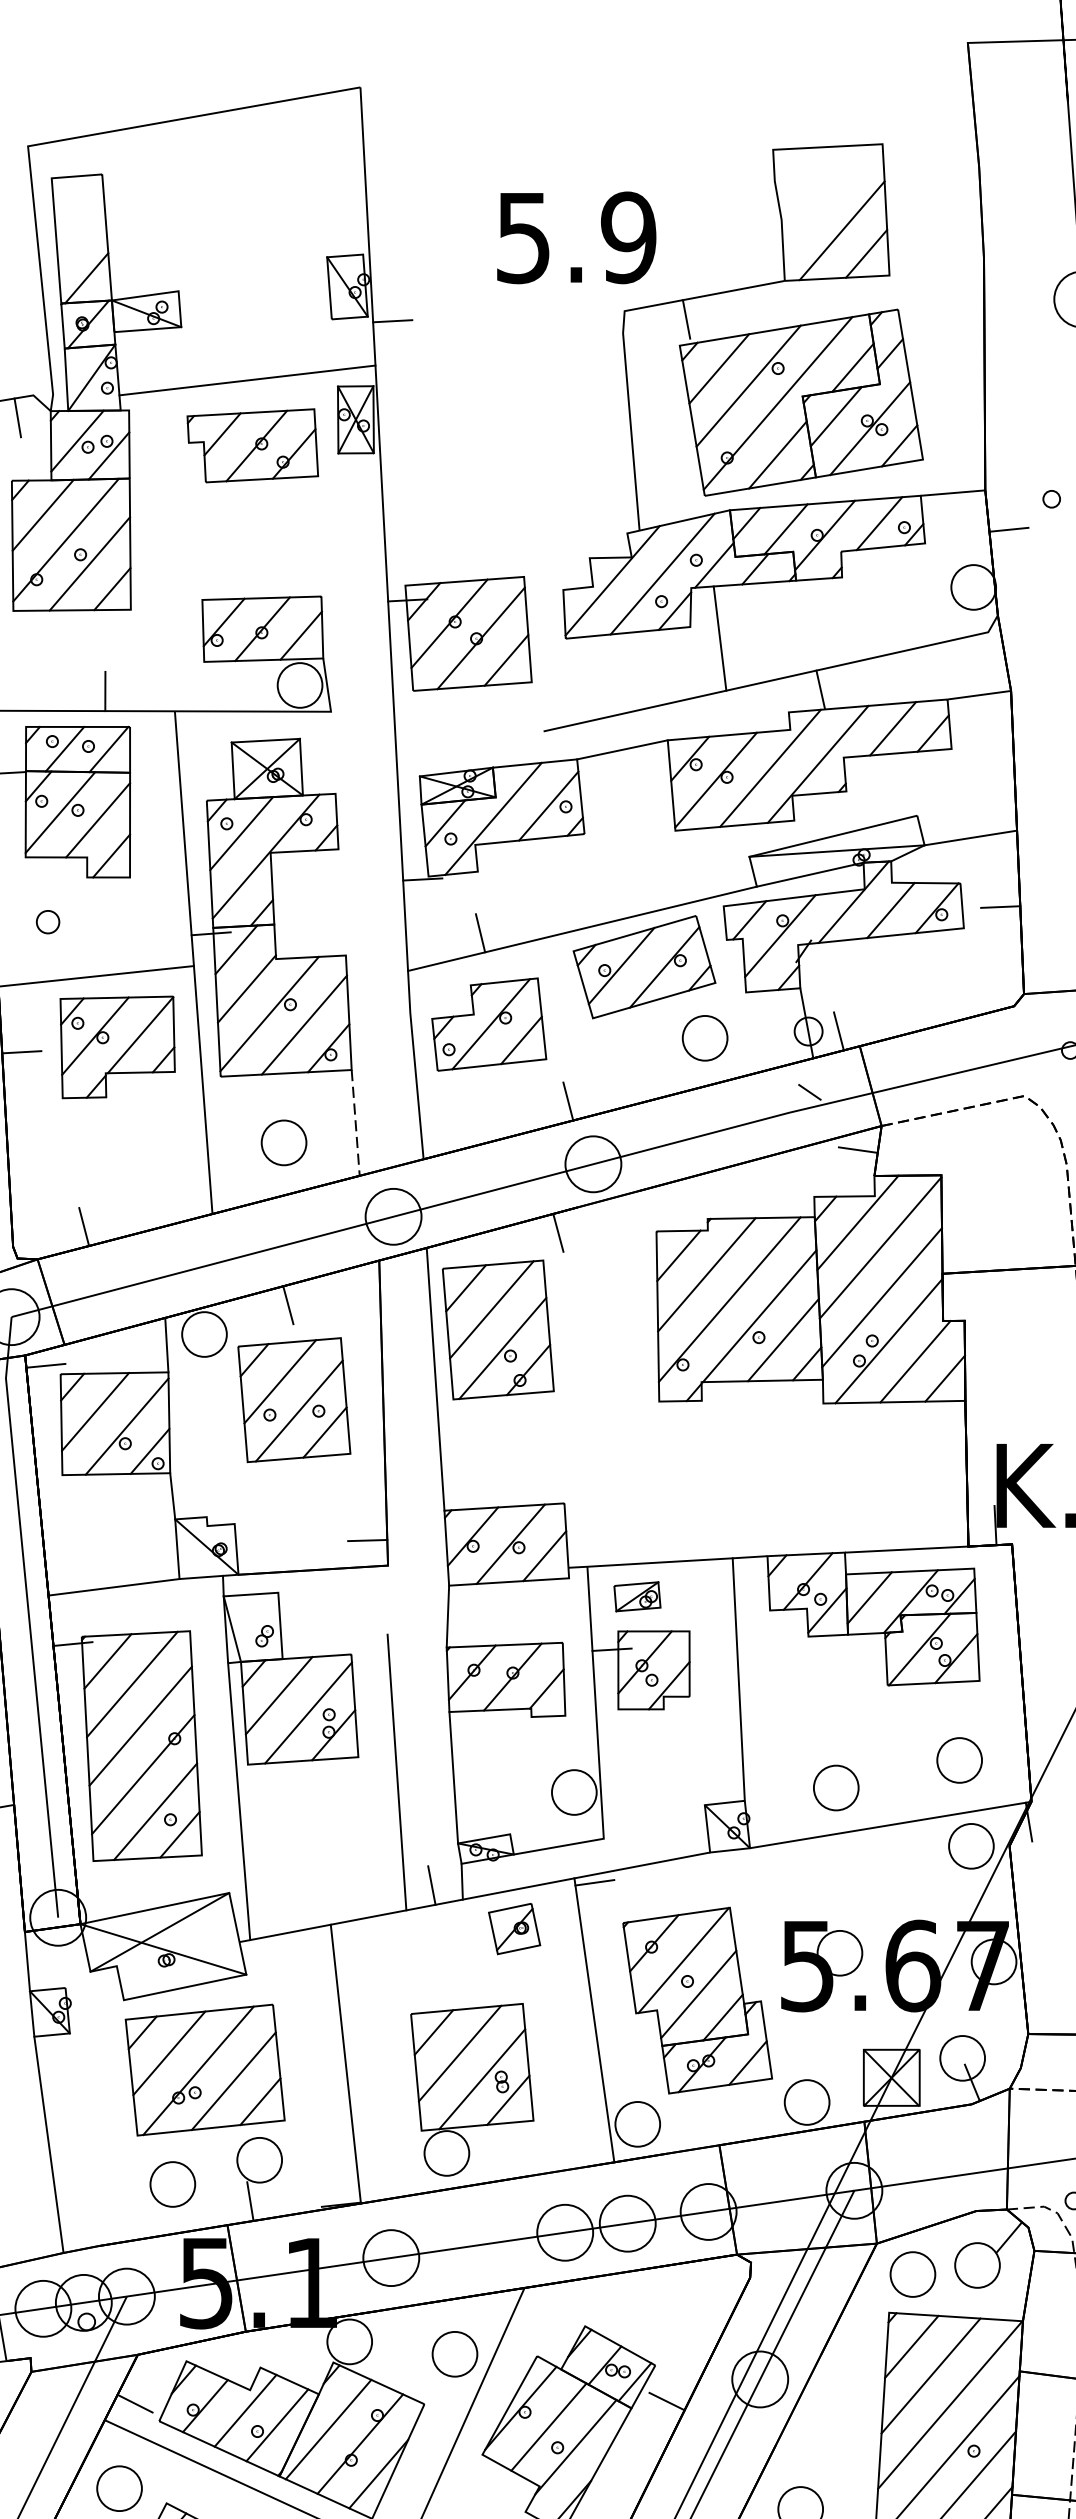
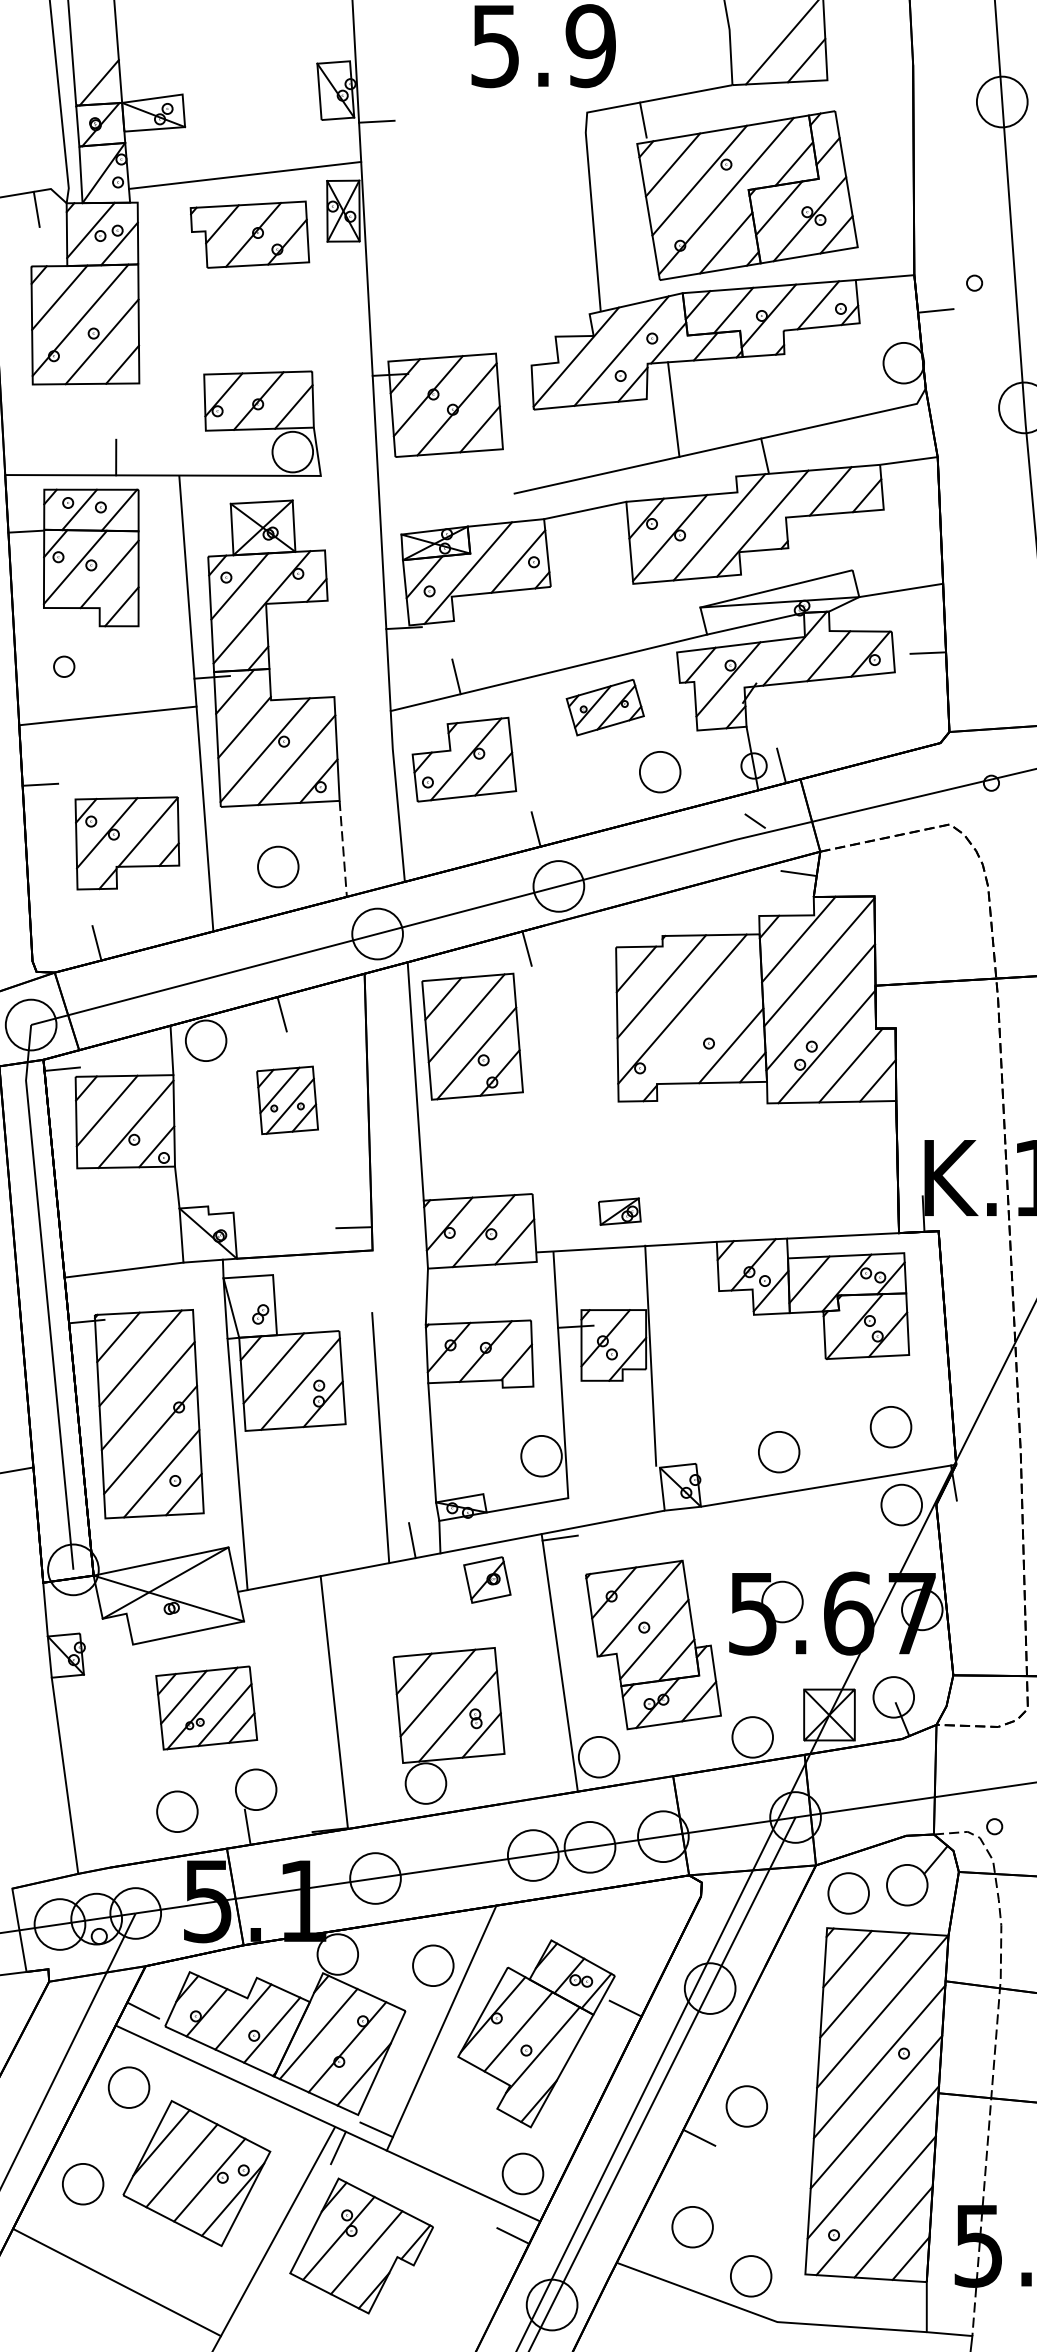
part: (644, 967) -> (605, 707), size x0.6
part: (117, 1047) -> (127, 843), moved
line: (759, 1316) -> (709, 1024), removed
part: (294, 1400) -> (287, 1100), size x0.6
part: (637, 1596) -> (619, 1211), moved
line: (738, 1679) -> (650, 1355), moved
part: (204, 2069) -> (206, 1707), size x0.7

